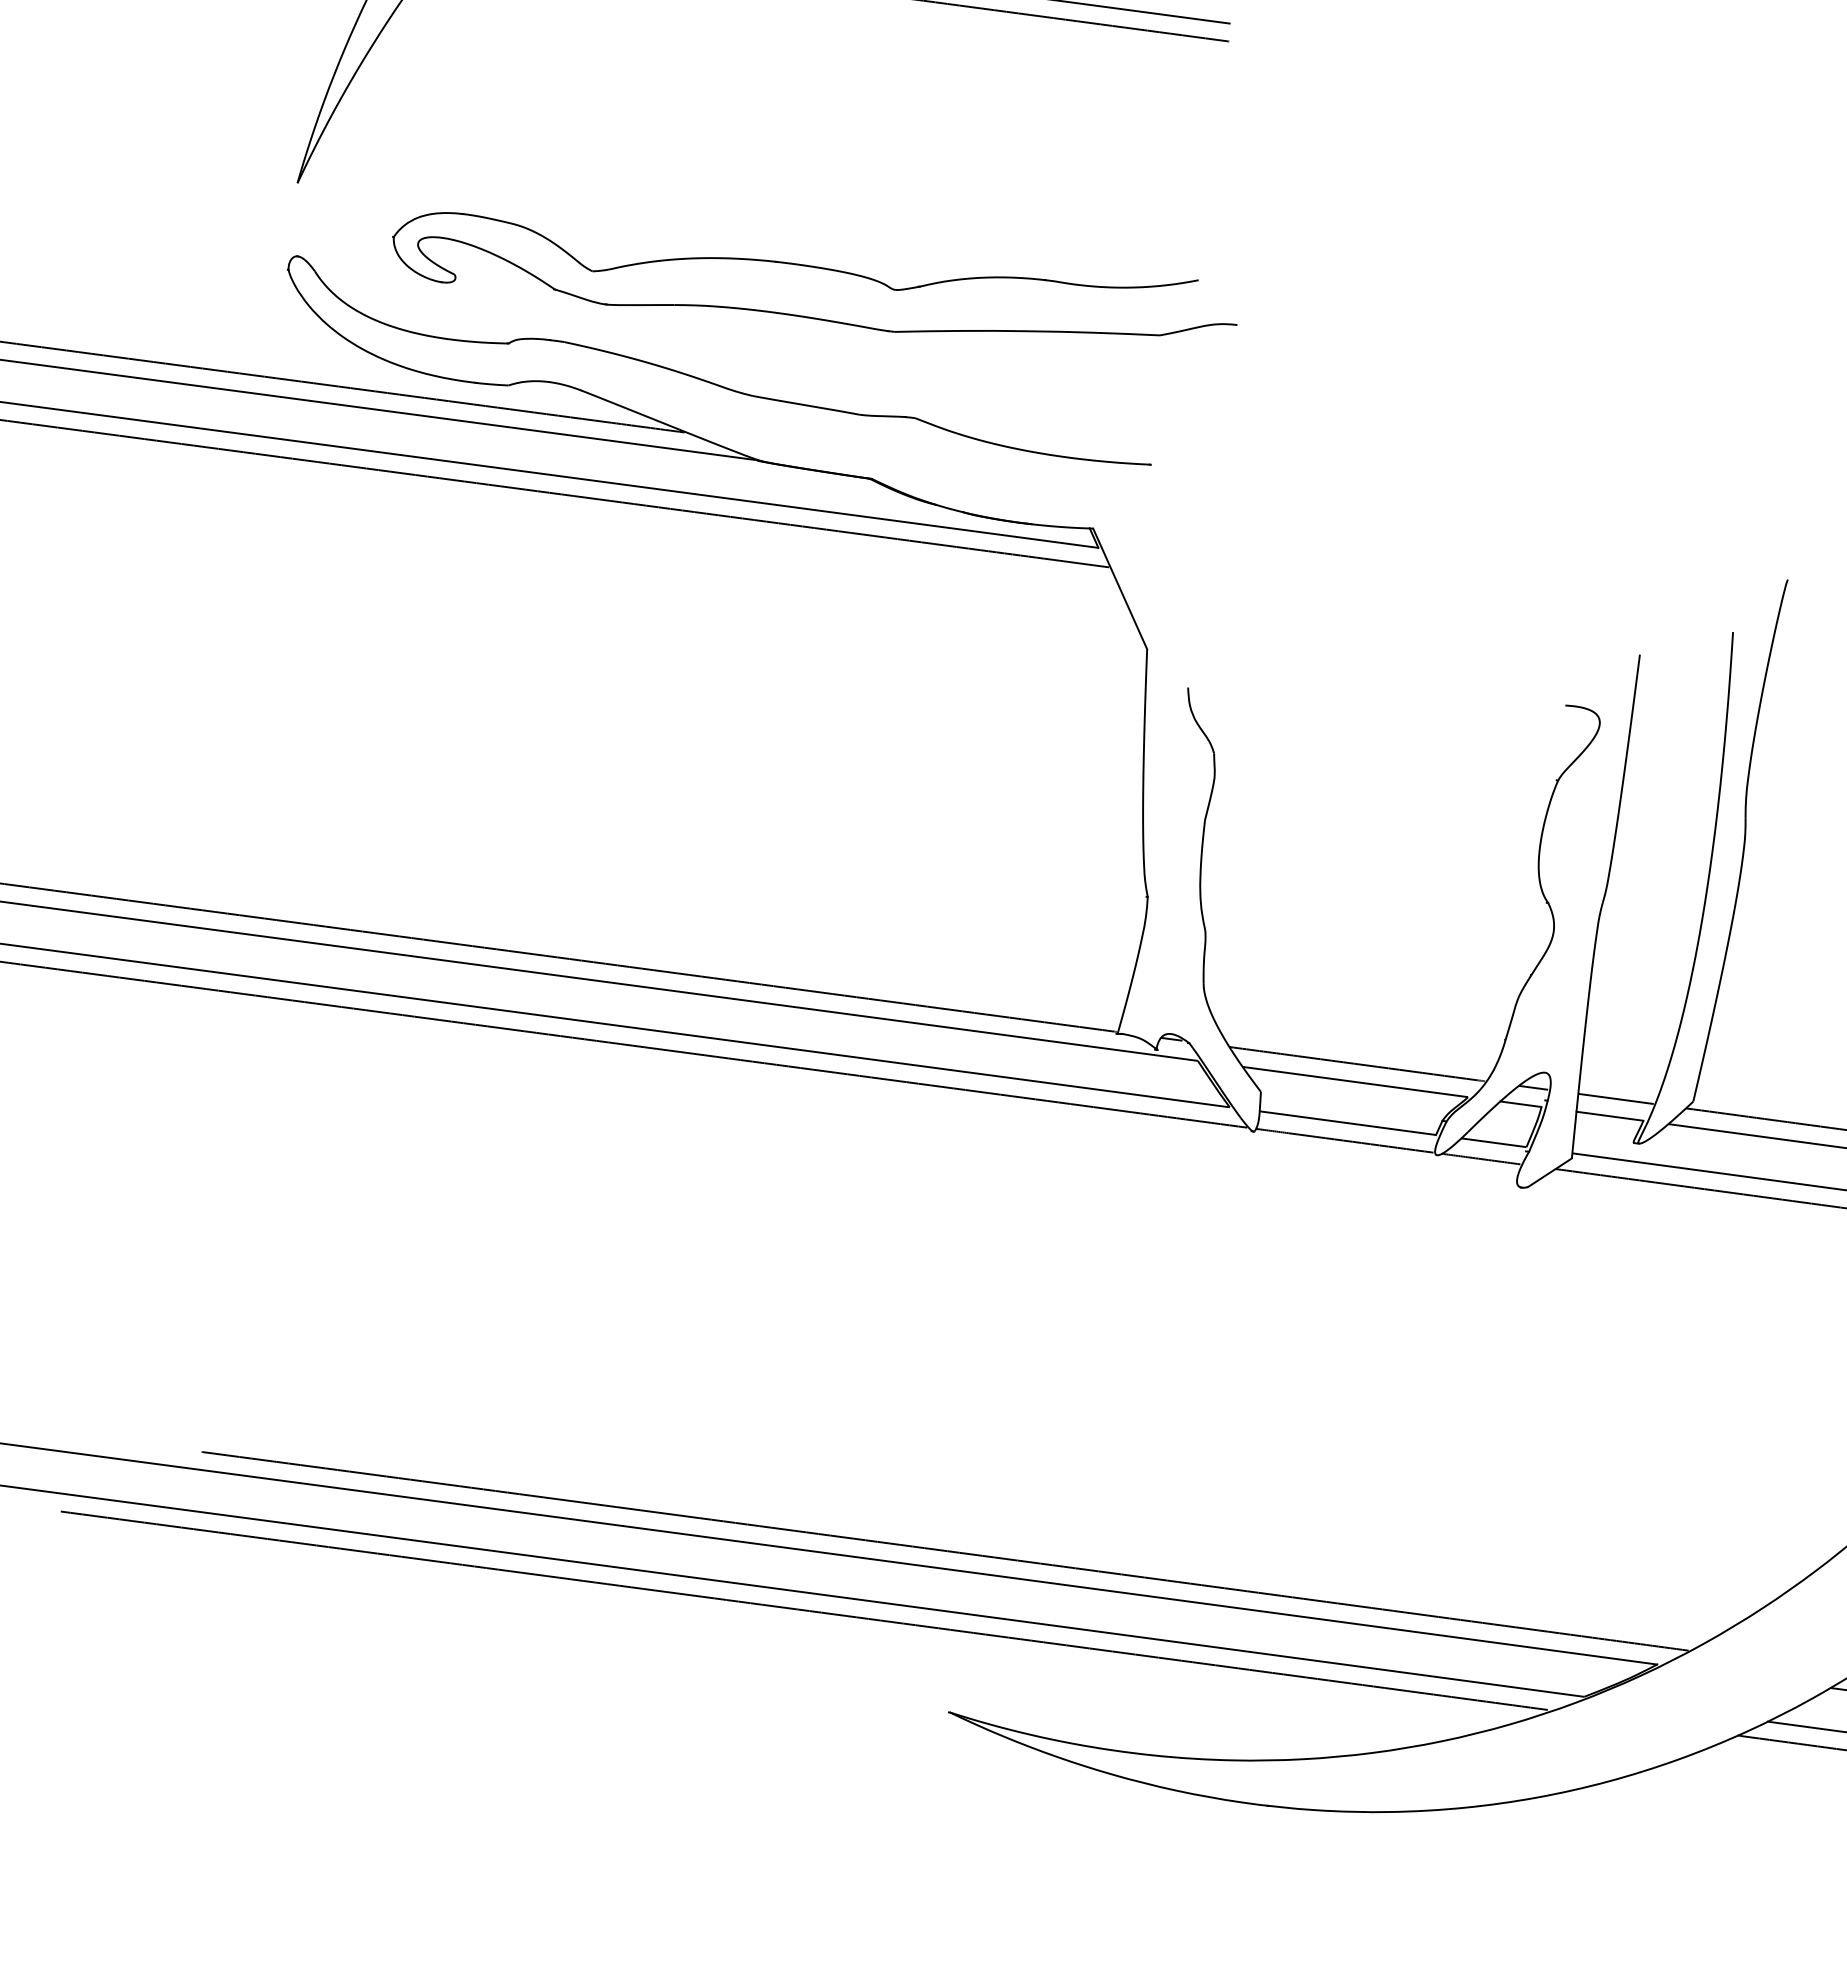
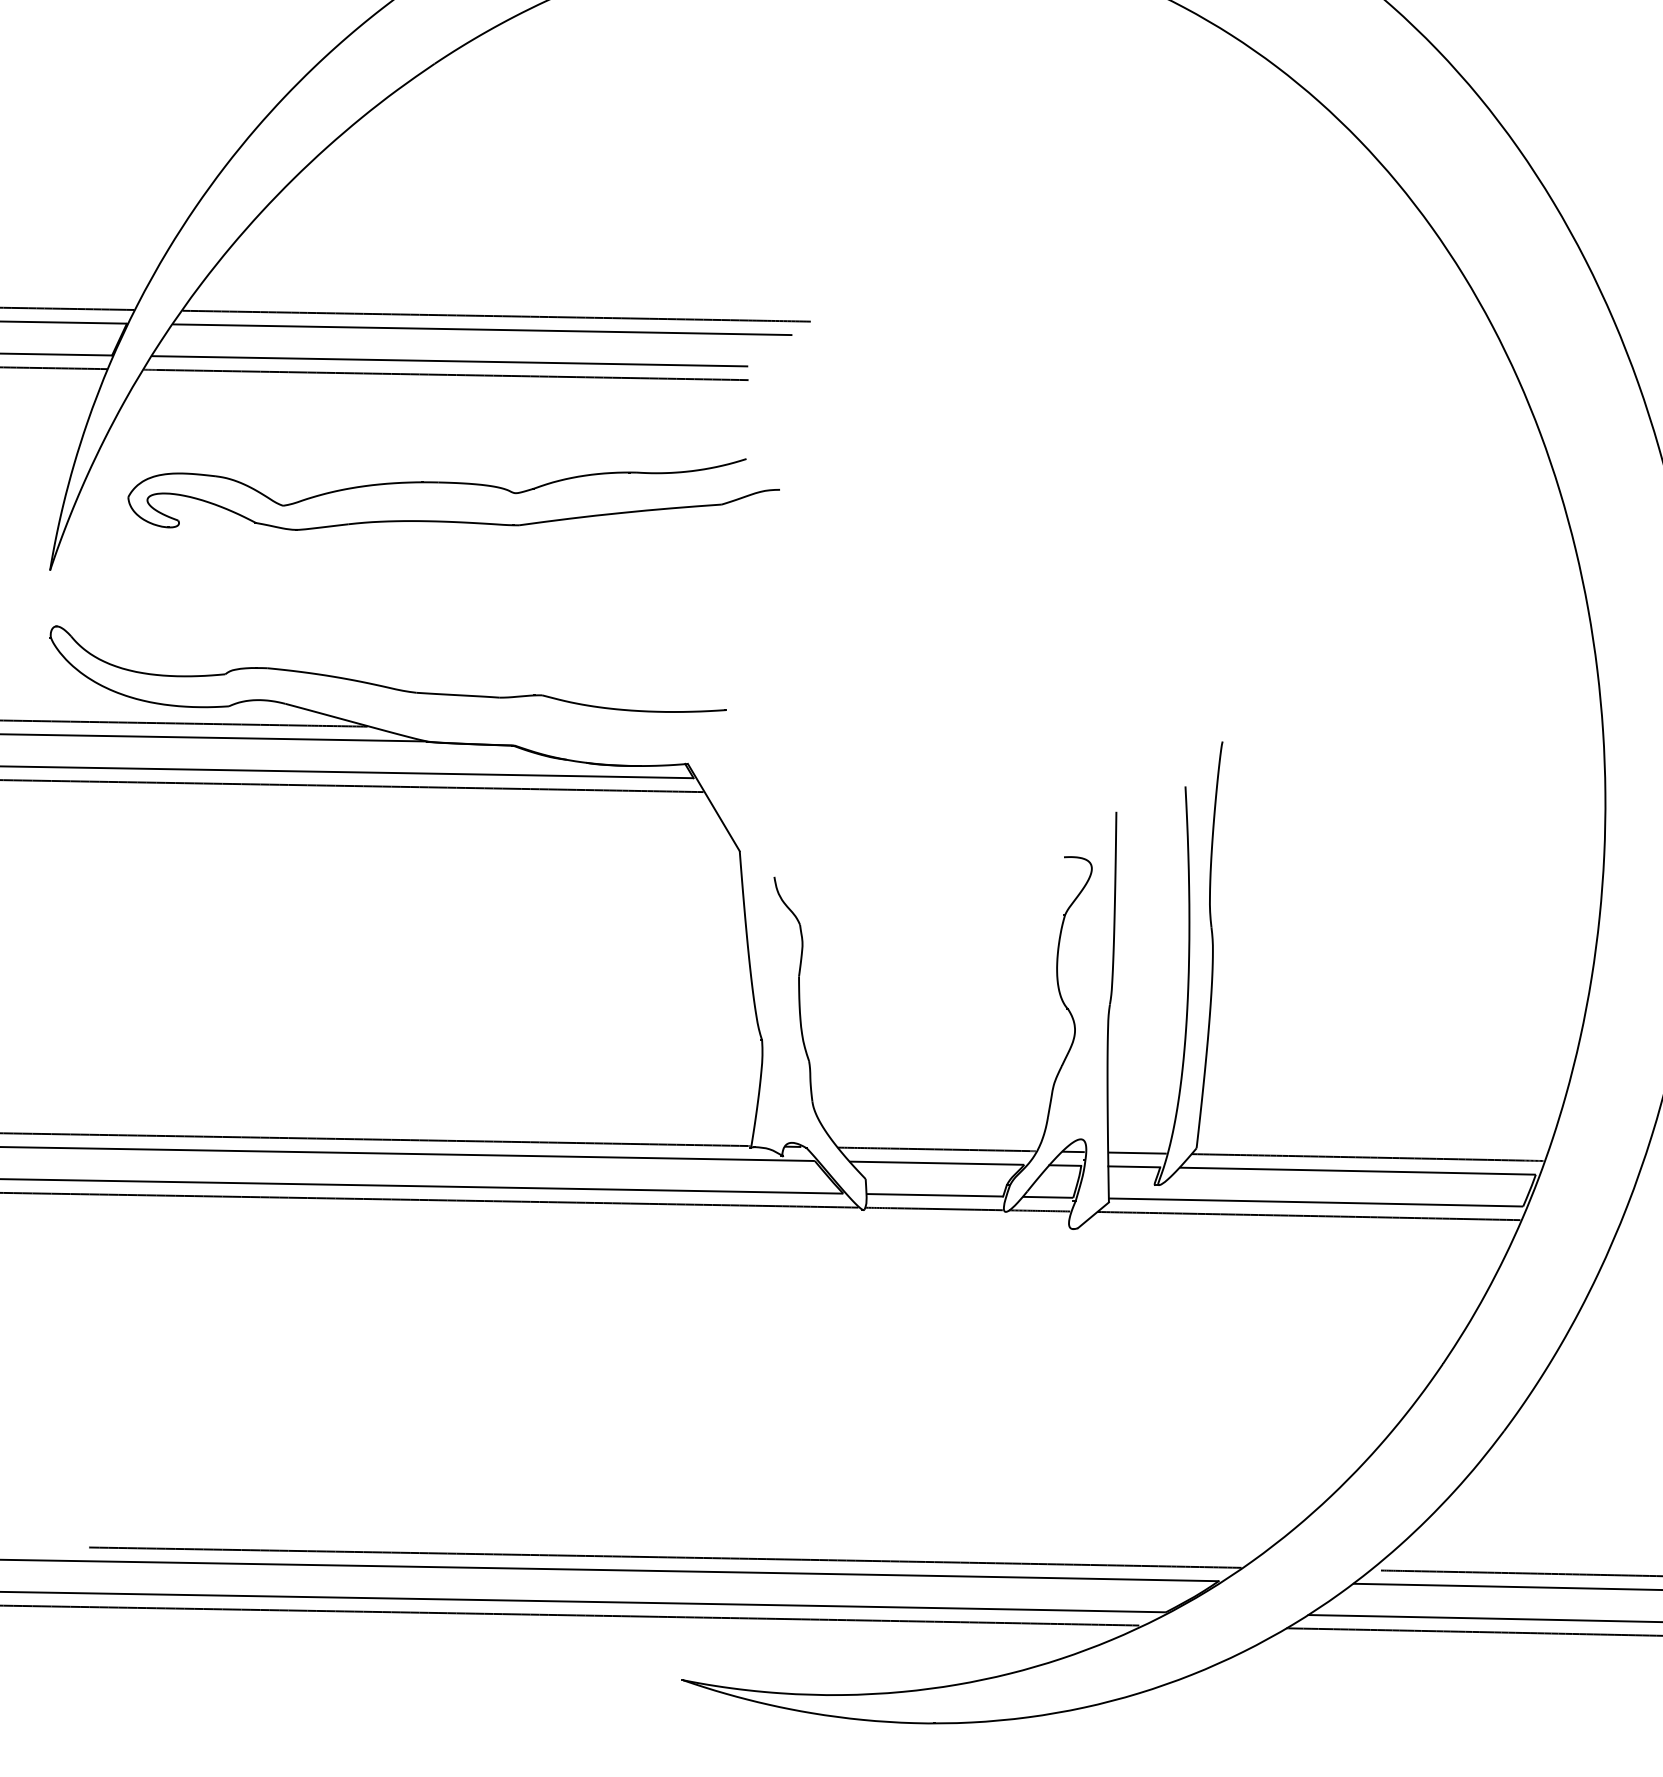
part: (816, 268) -> (453, 483), moved

